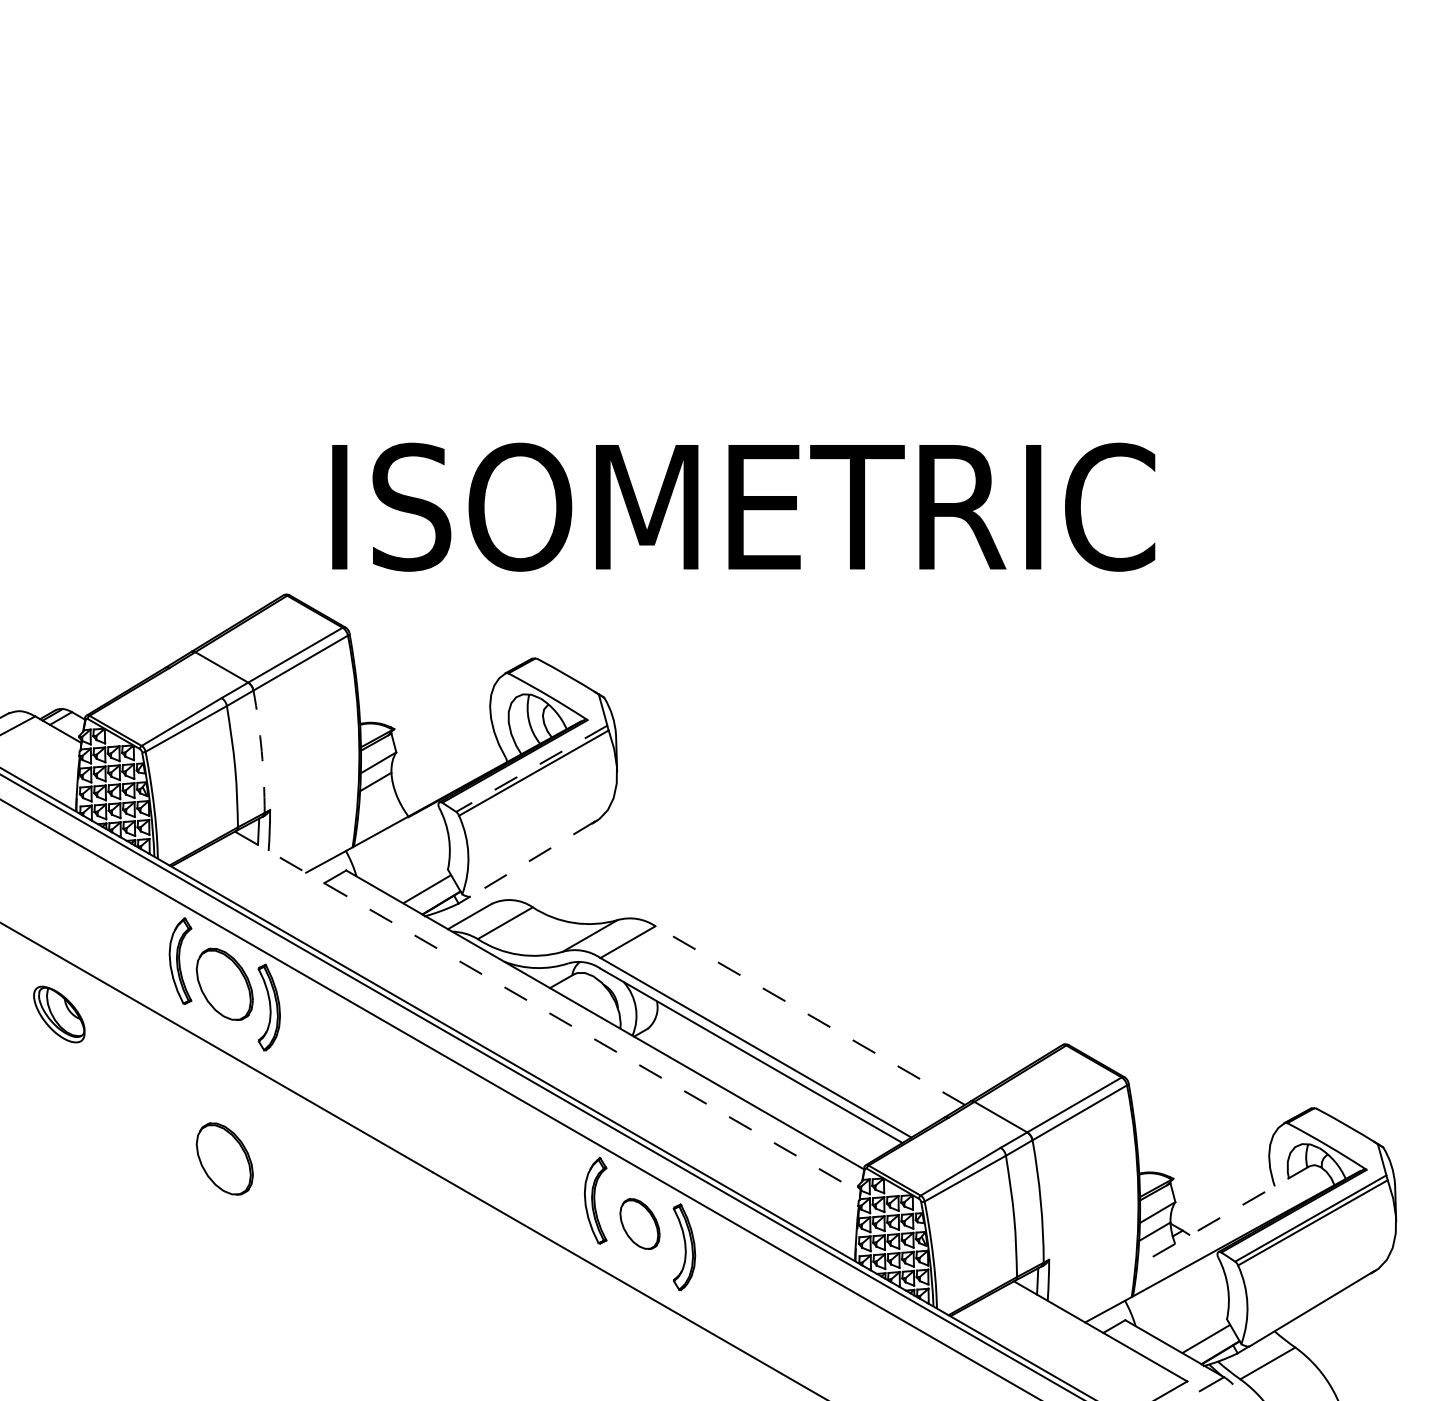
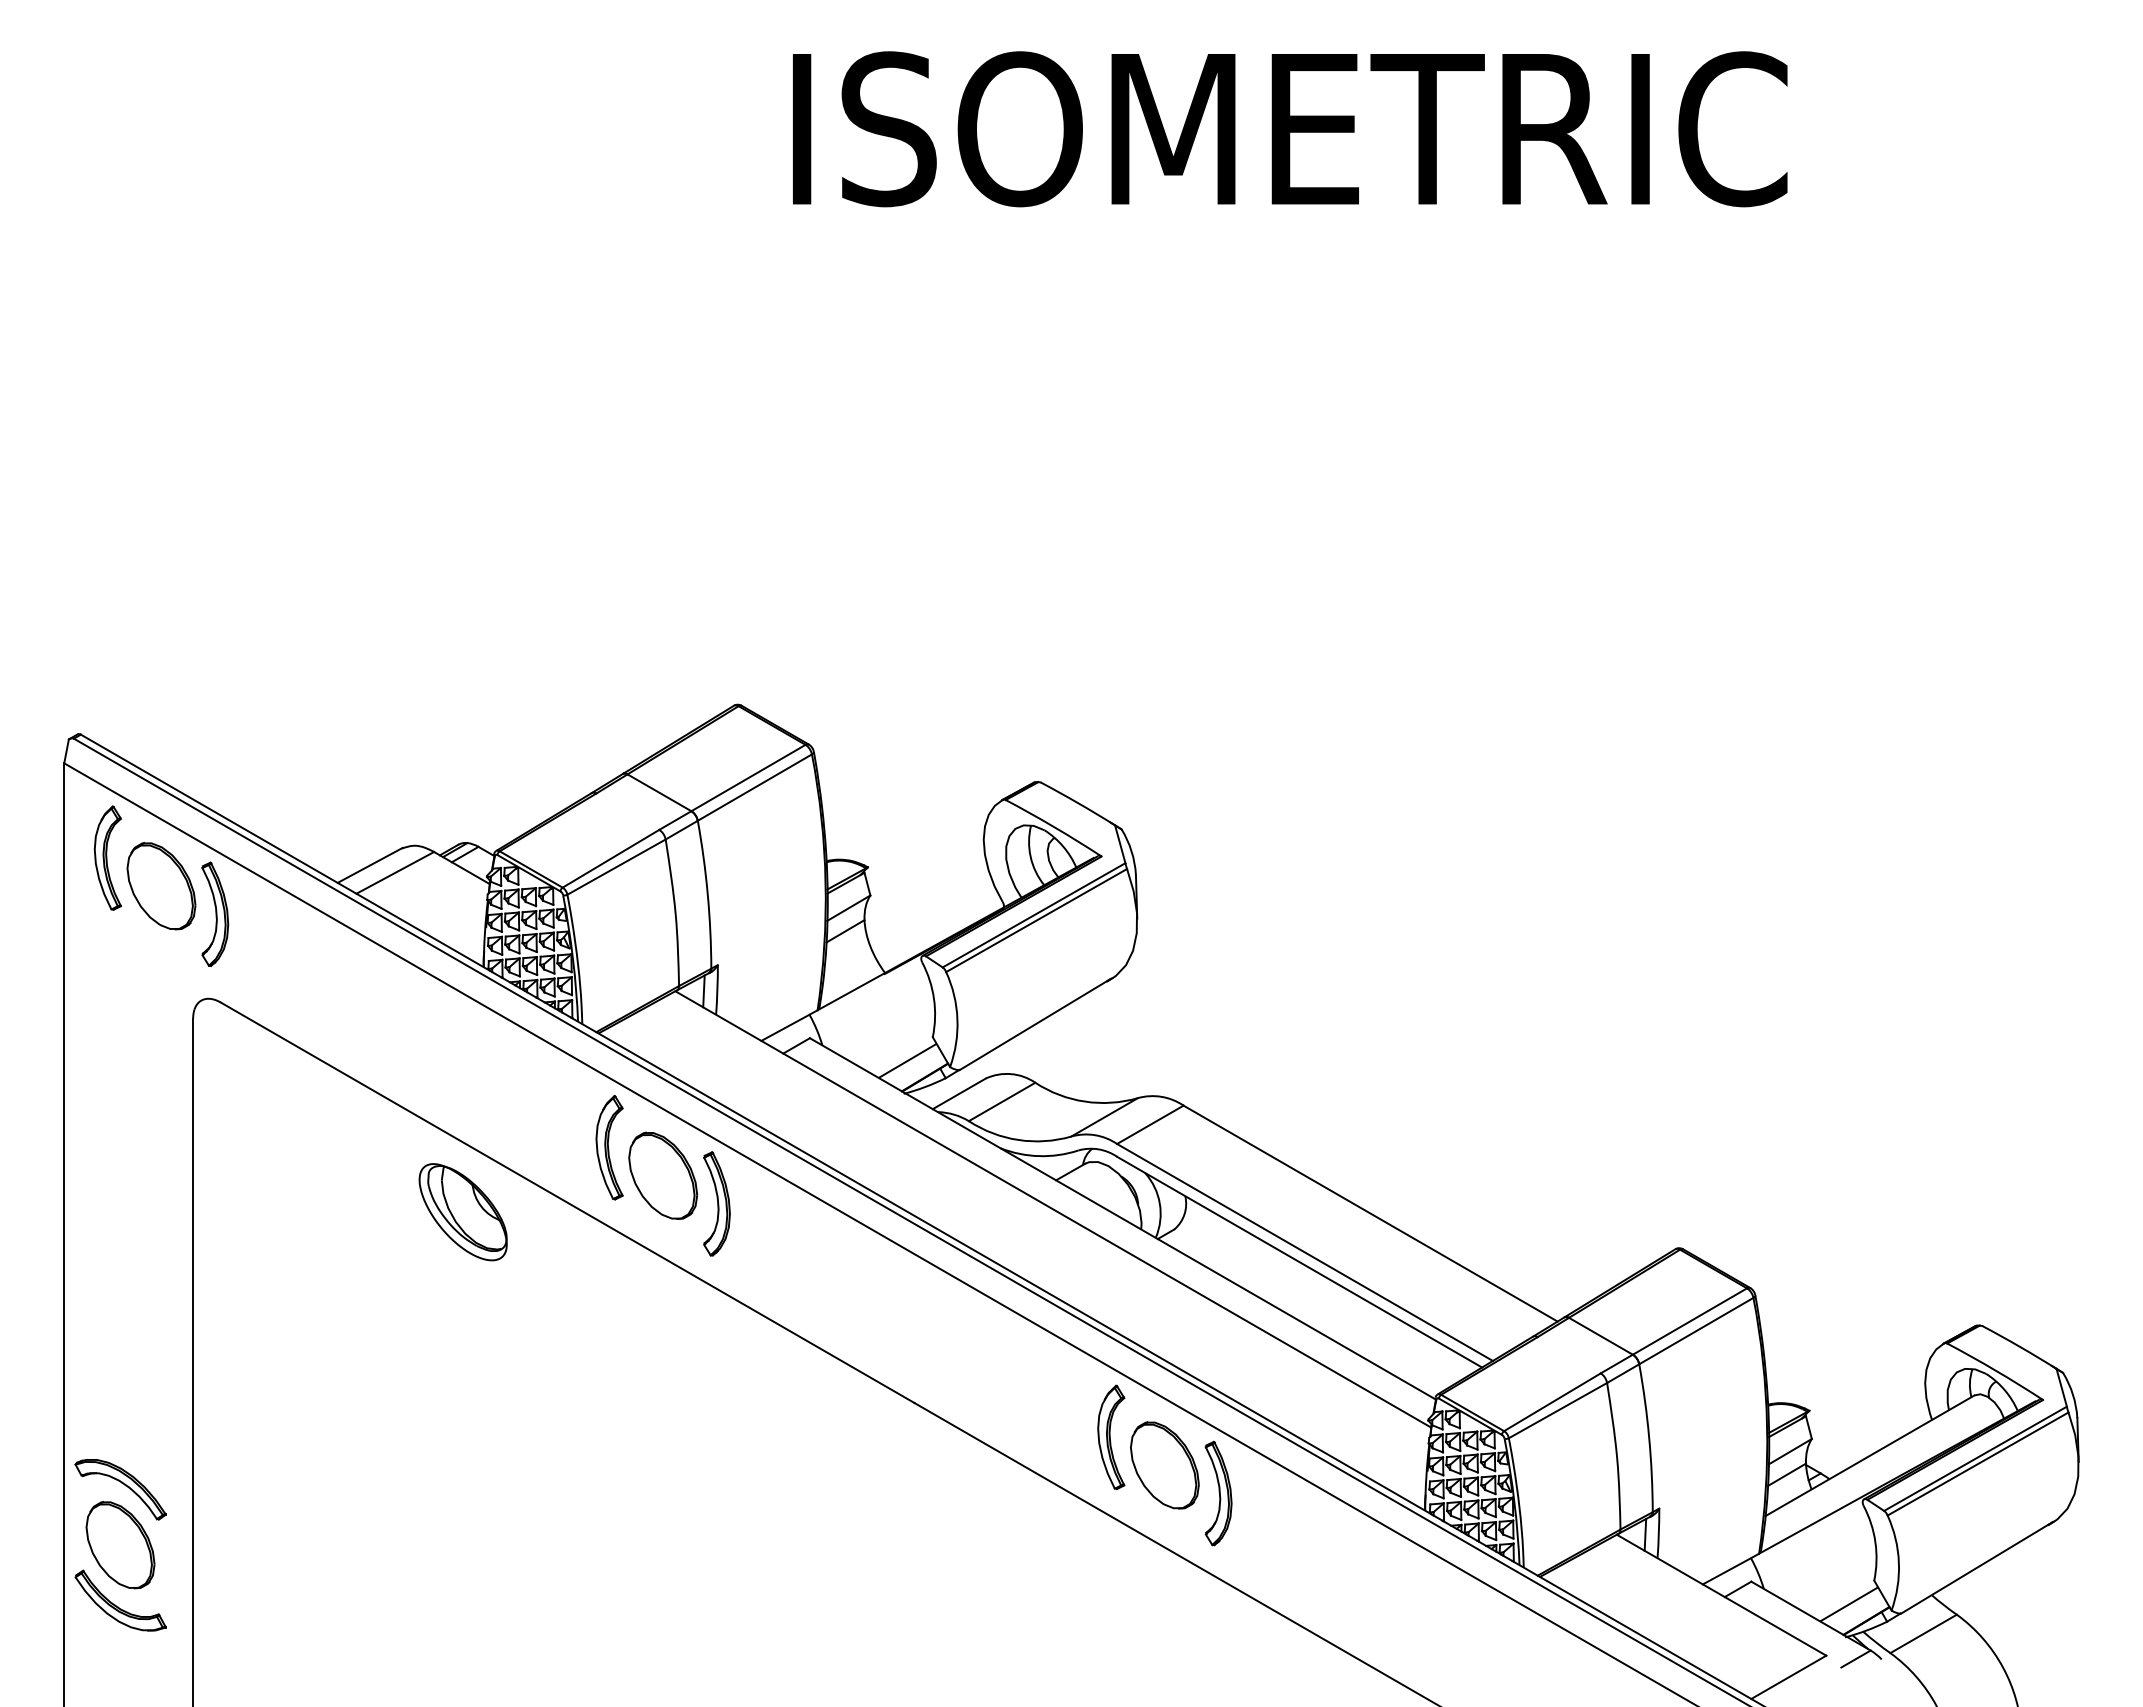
text: (743, 507) -> (1290, 129), moved
arc: (261, 751) -> (707, 894), dashed -> solid
line: (531, 768) -> (1033, 915), dashed -> solid
line: (532, 859) -> (1035, 1024), dashed -> solid
line: (547, 1012) -> (1053, 1209), dashed -> solid
part: (58, 1014) -> (462, 1212), size x1.43
line: (810, 1015) -> (1370, 1213), dashed -> solid
part: (225, 1158) -> (663, 1386), removed
line: (1223, 1215) -> (1869, 1455), dashed -> solid
part: (639, 1224) -> (1164, 1465), size x1.43

